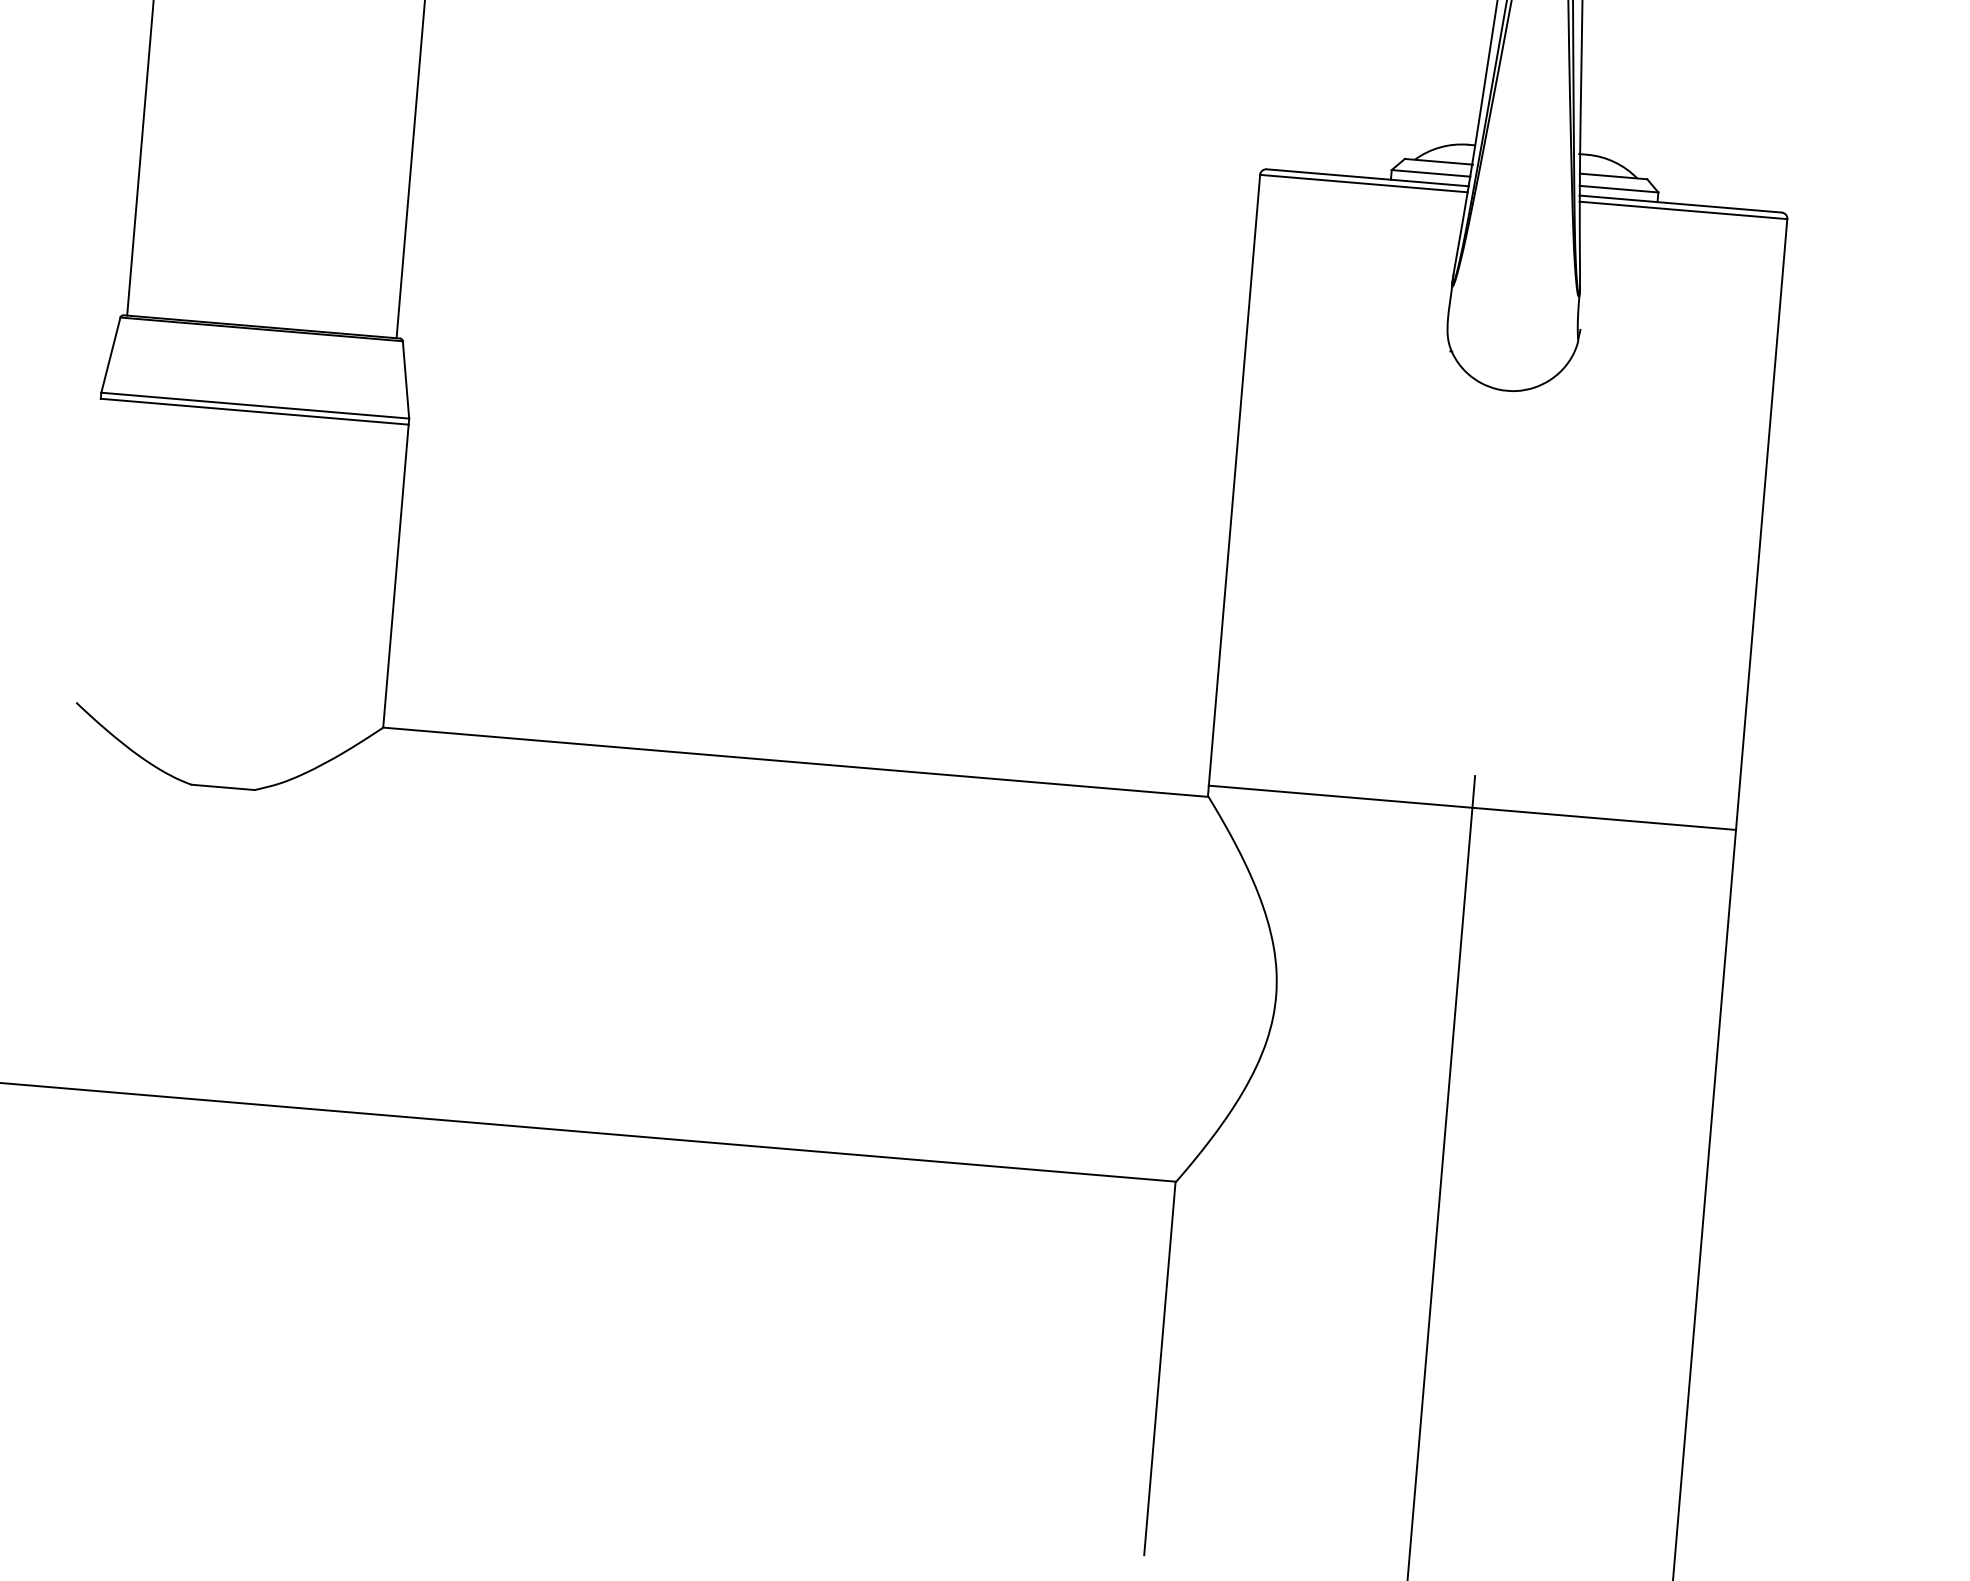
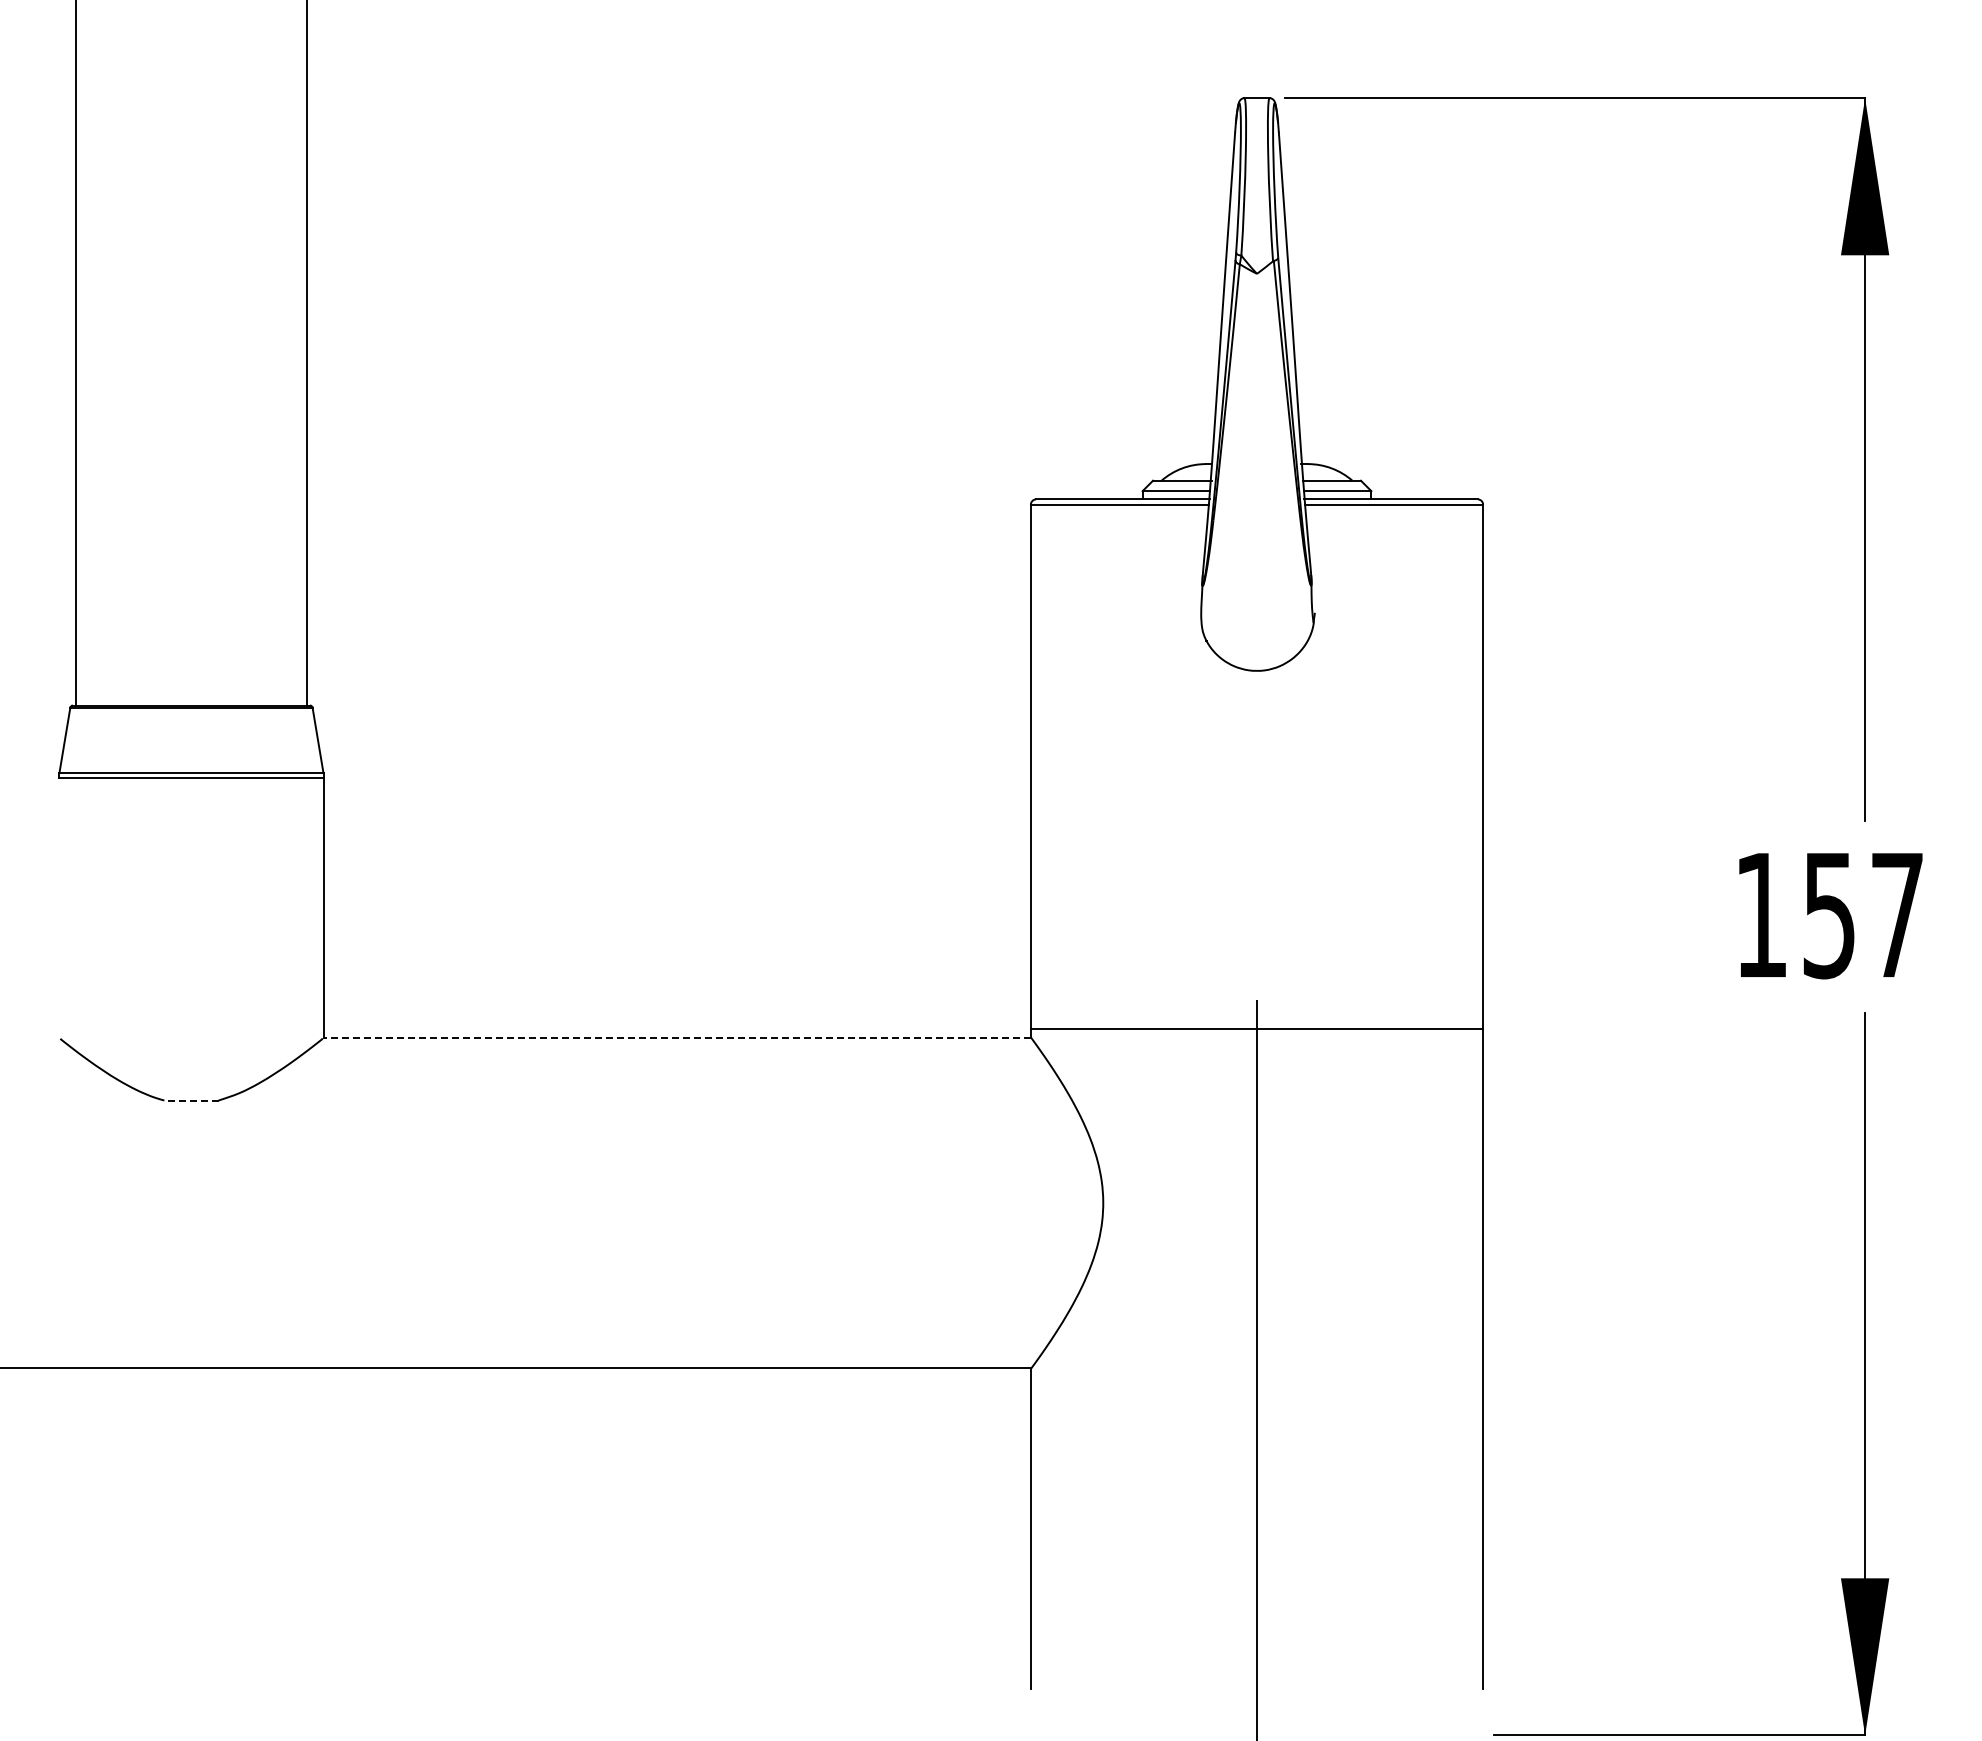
line: (795, 762) -> (677, 1038), solid -> dashed
line: (222, 787) -> (190, 1100), solid -> dashed

